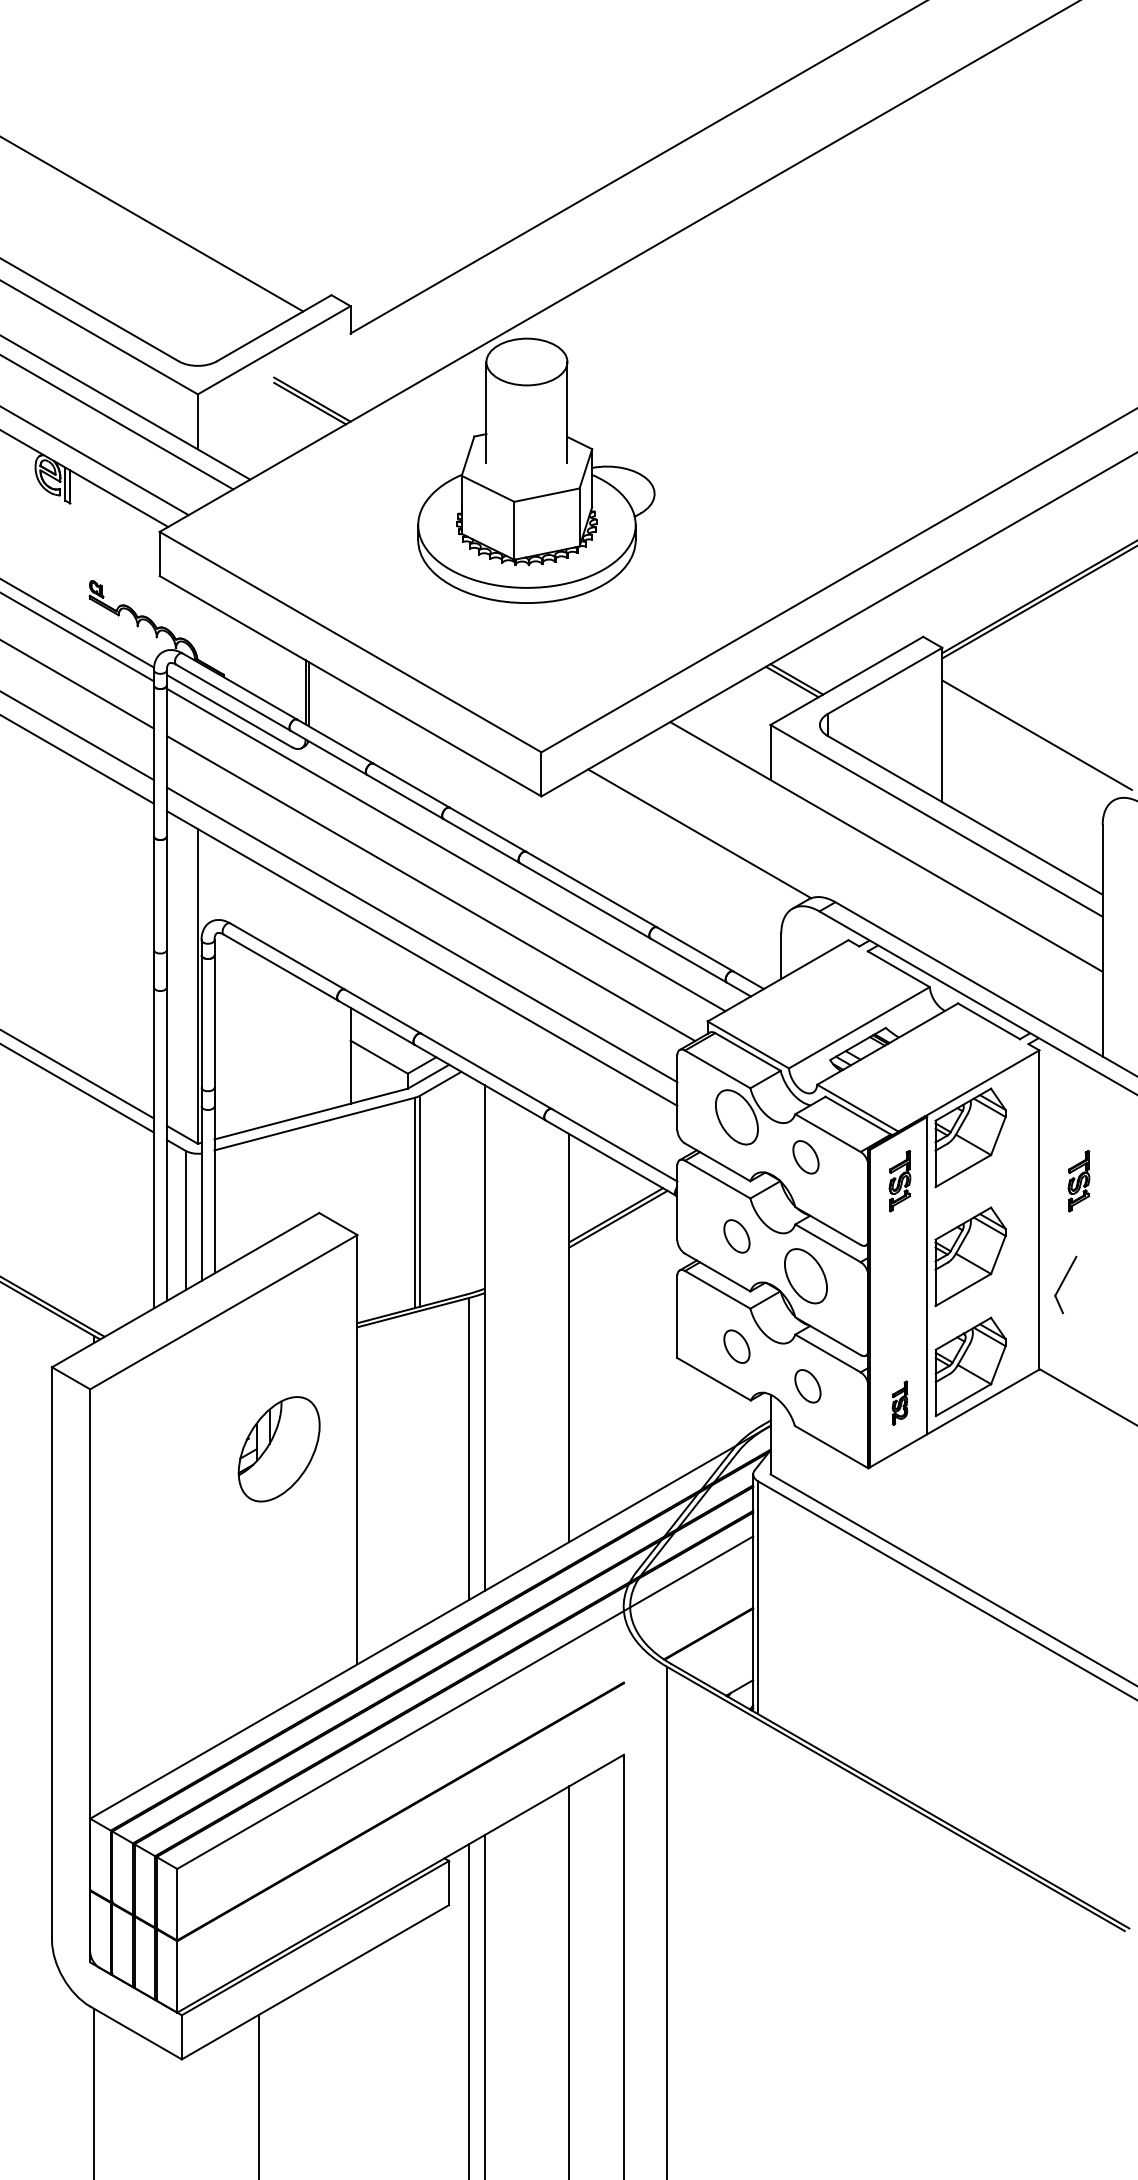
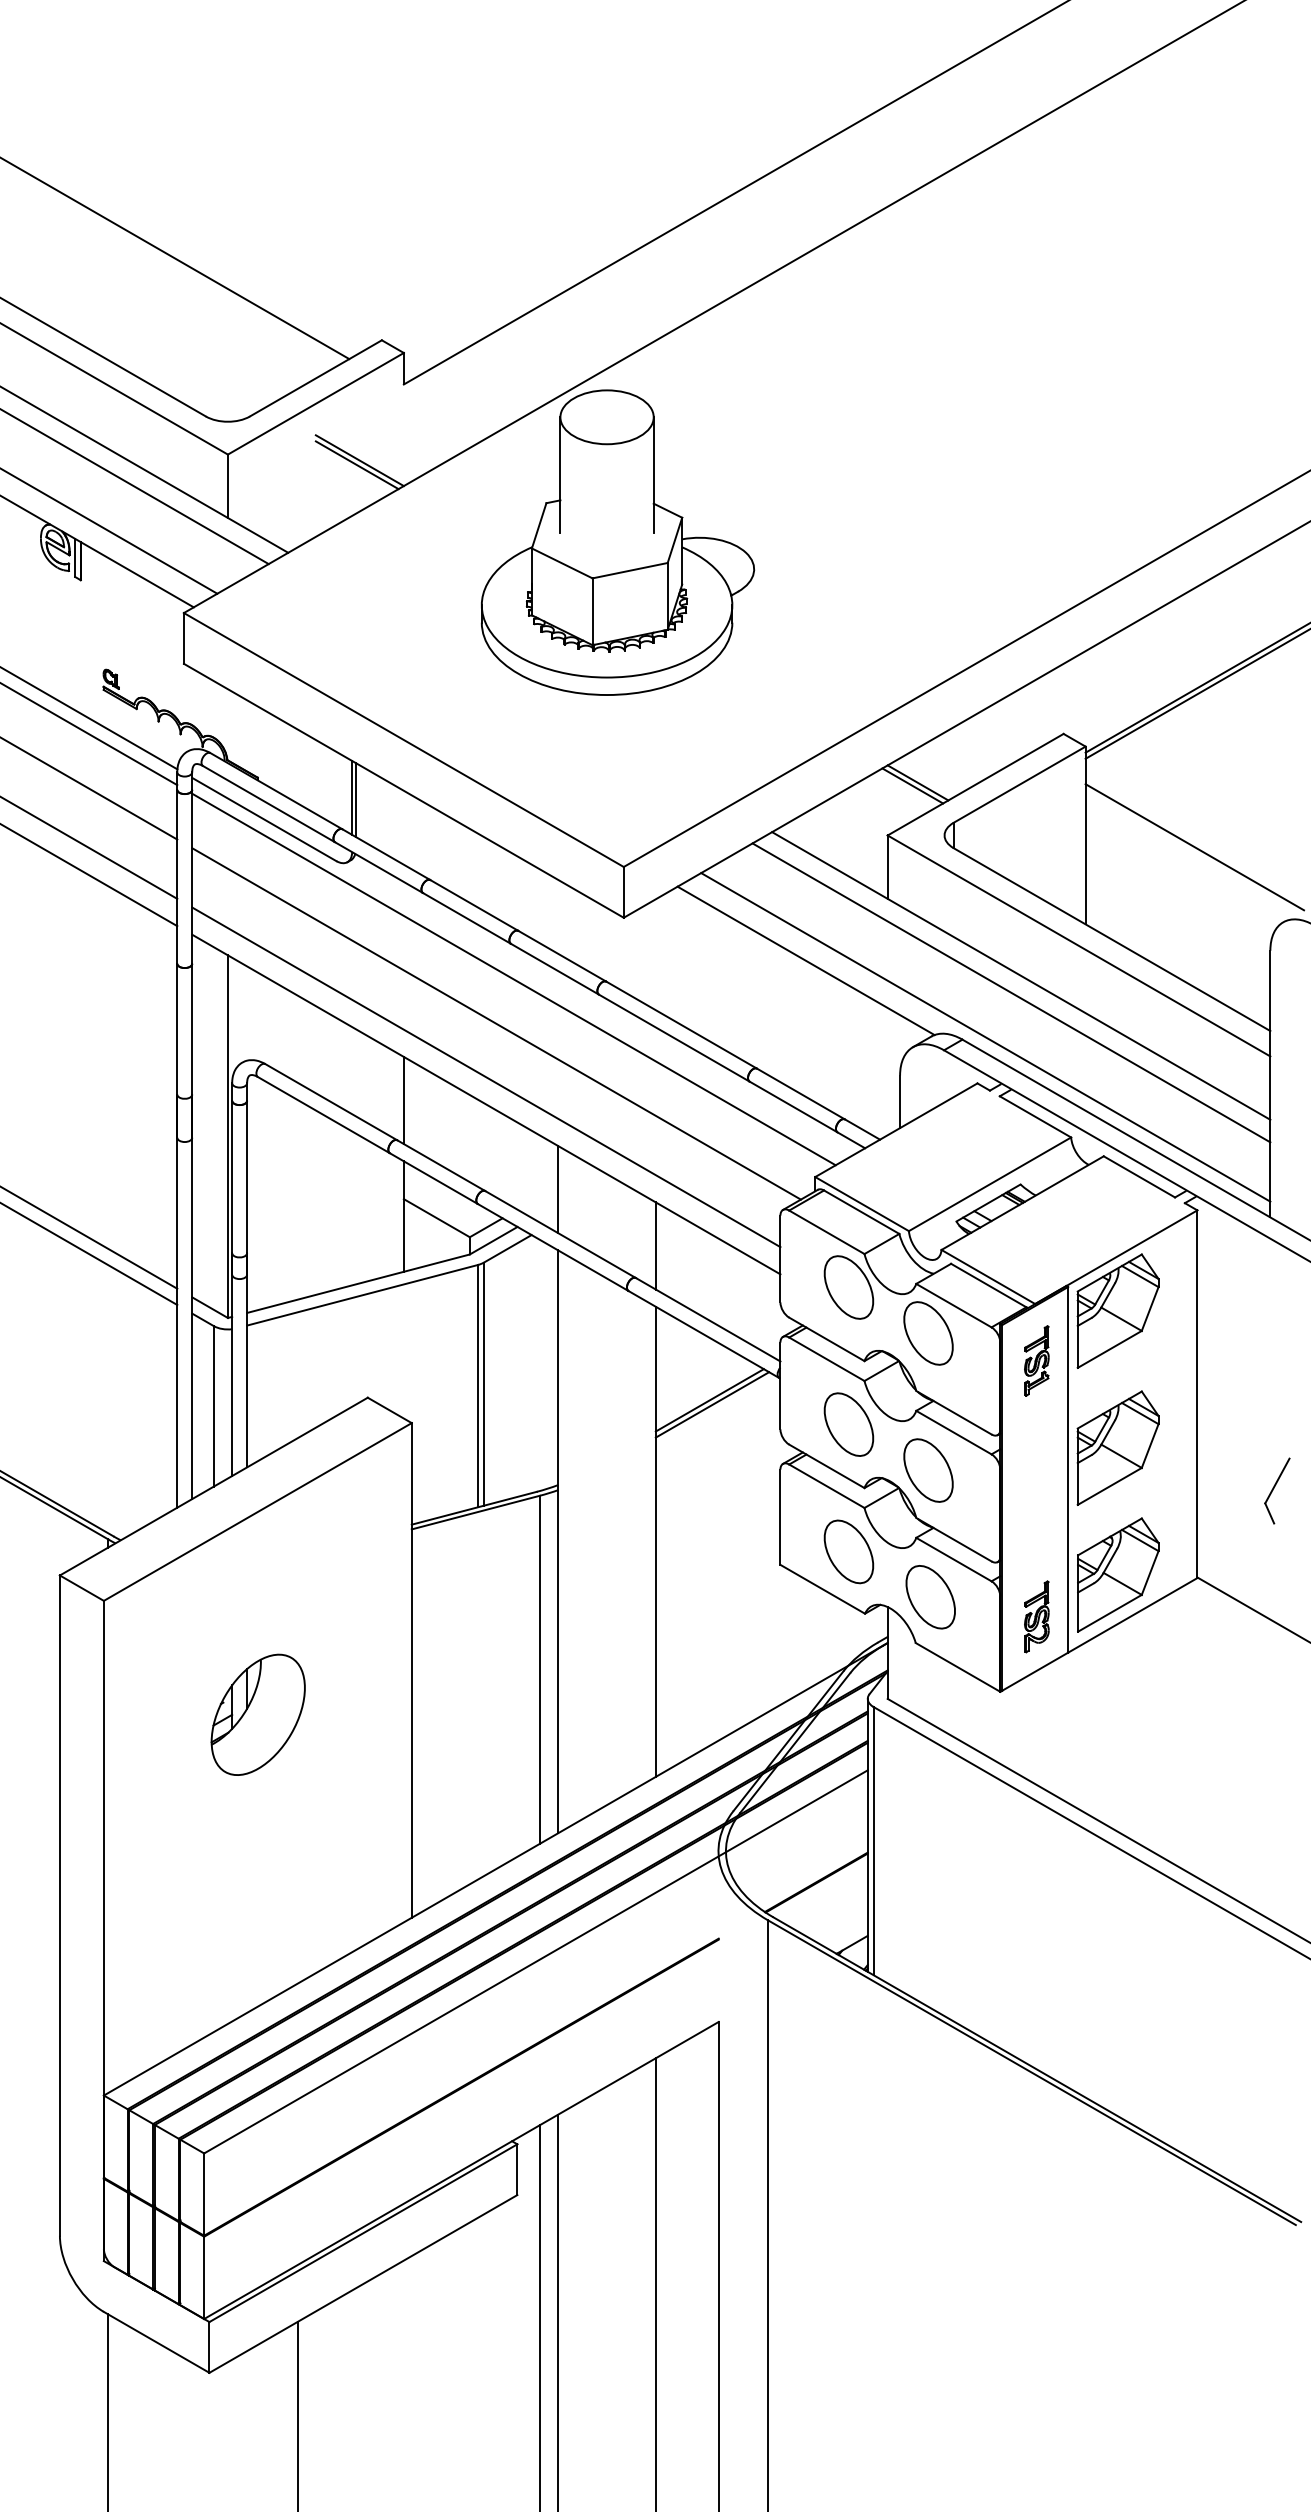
line: (877, 861) -> (1010, 992), added
line: (855, 899) -> (985, 1036), added
line: (350, 954) -> (403, 1099), added
line: (484, 1032) -> (558, 1189), added
line: (569, 1081) -> (656, 1246), added
part: (805, 1157) -> (927, 1333), size x1.67
part: (1078, 1181) -> (1242, 1361), removed
part: (736, 1236) -> (848, 1424), size x1.67
part: (1065, 1284) -> (1277, 1490), moved
part: (736, 1346) -> (848, 1551), size x1.67
part: (807, 1386) -> (930, 1597), size x1.67
part: (899, 1402) -> (1036, 1616), size x1.43
part: (278, 1449) -> (257, 1715), moved

